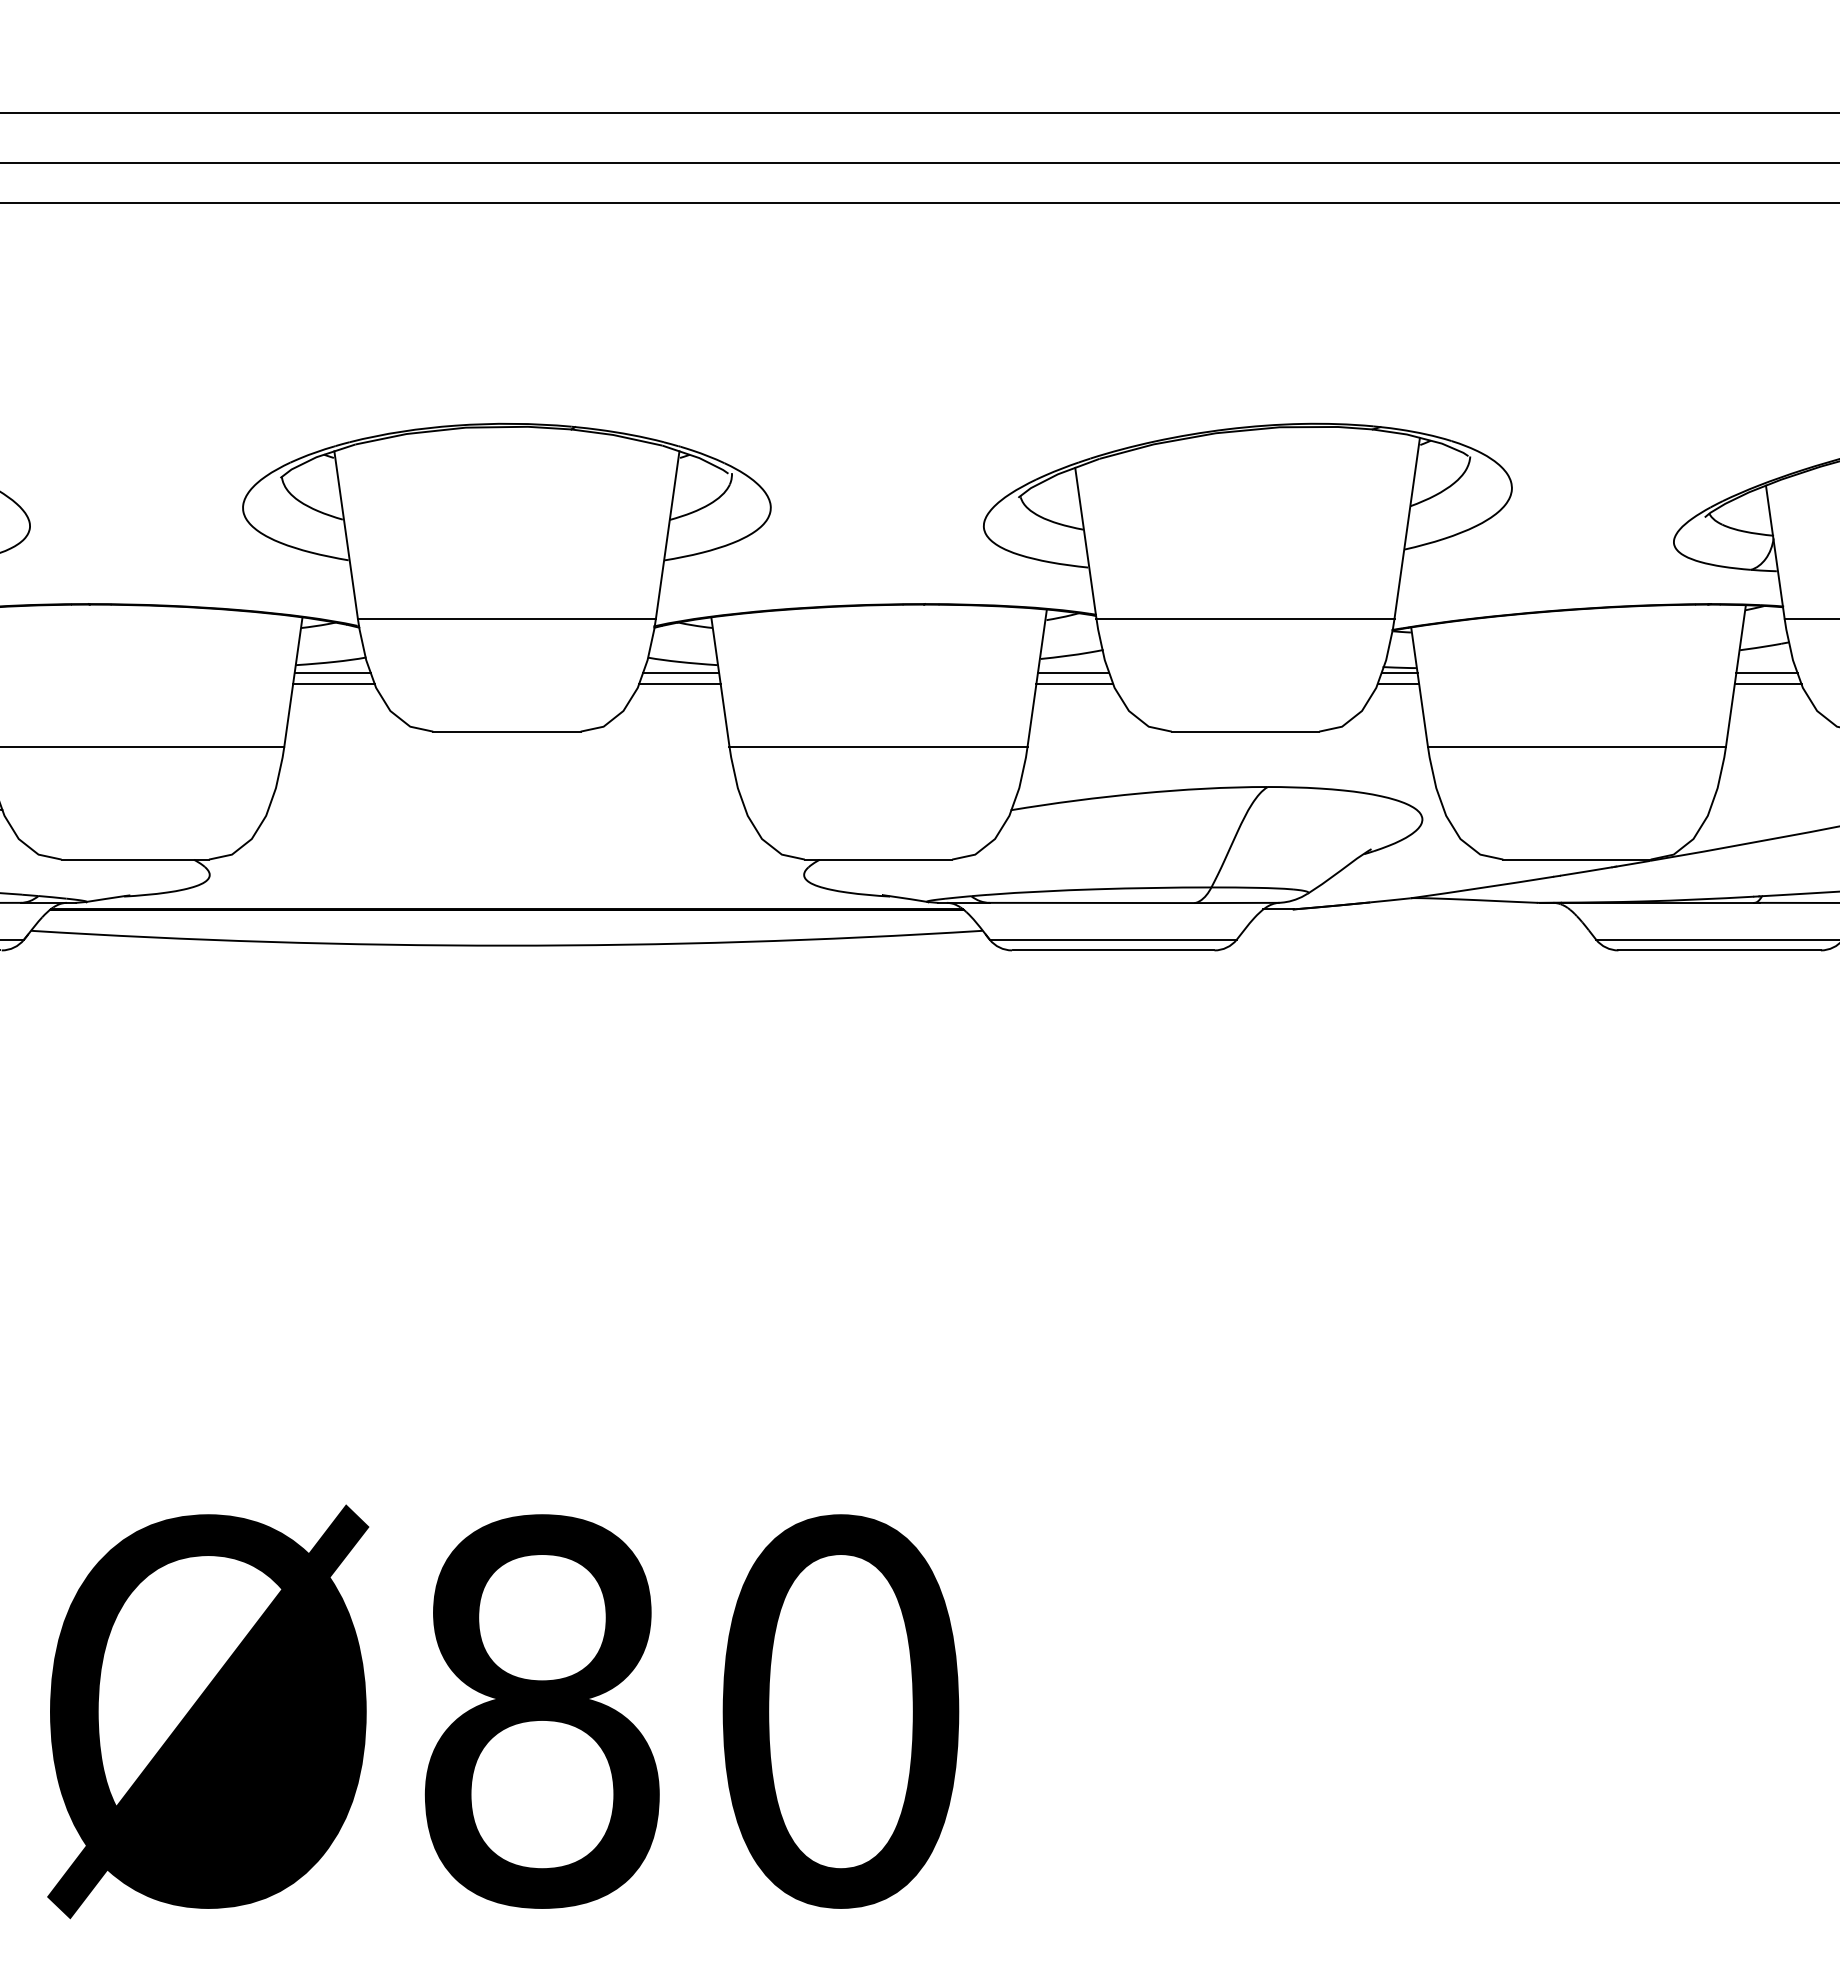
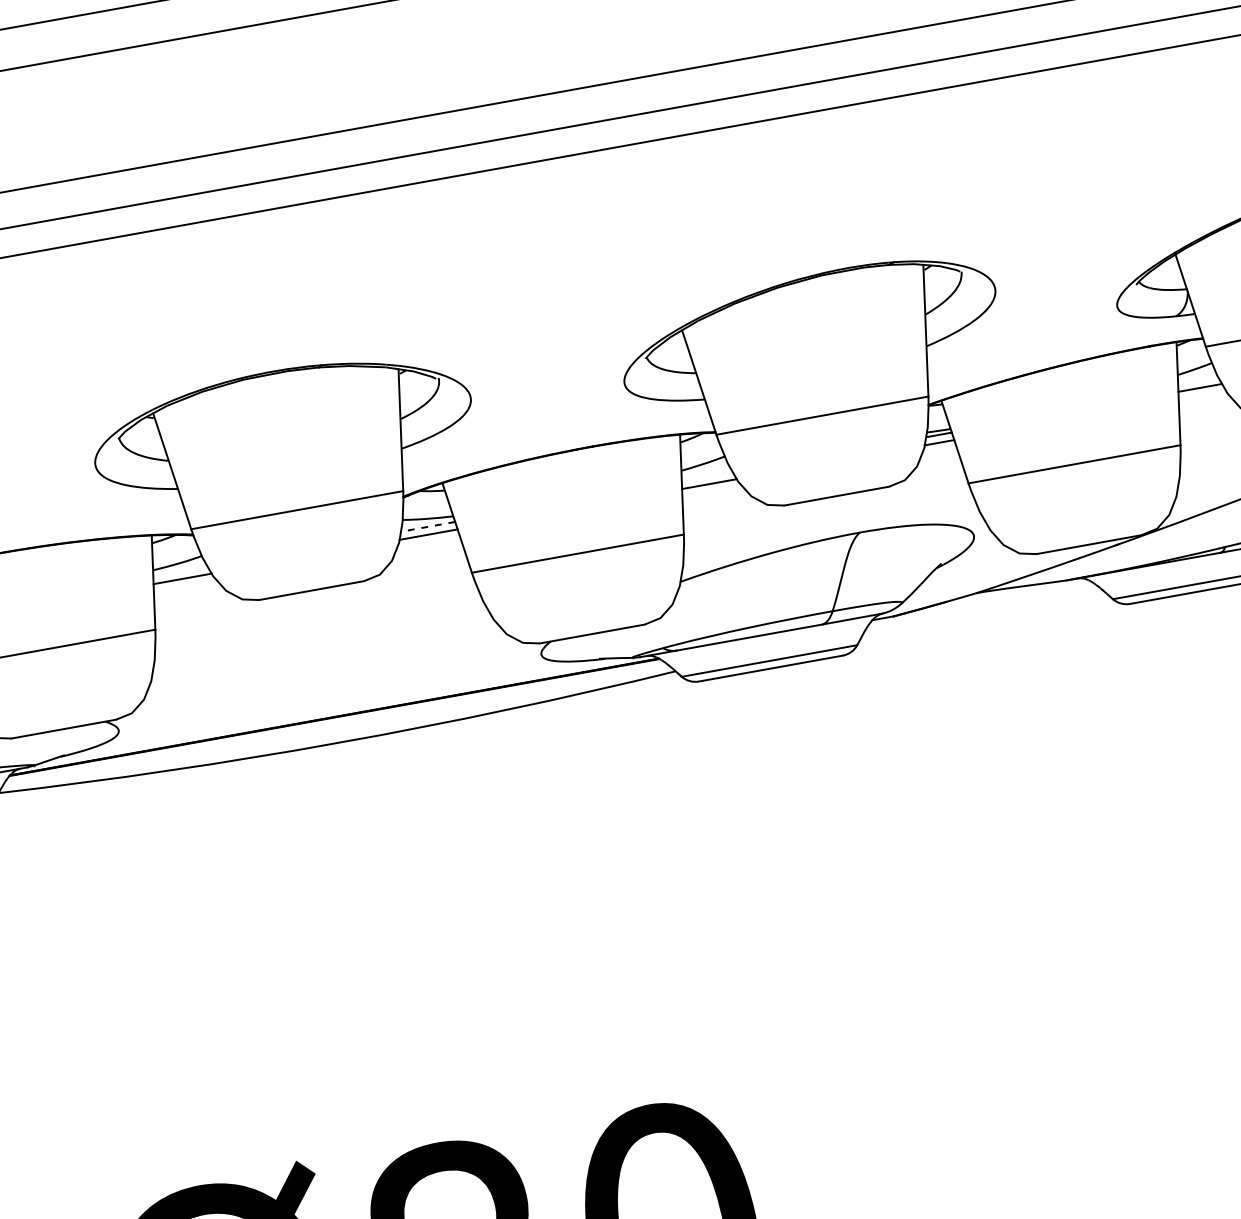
line: (332, 673) -> (180, 571), removed
line: (680, 673) -> (427, 527), solid -> dashed
line: (1073, 673) -> (707, 476), removed
line: (1767, 684) -> (1202, 395), removed

